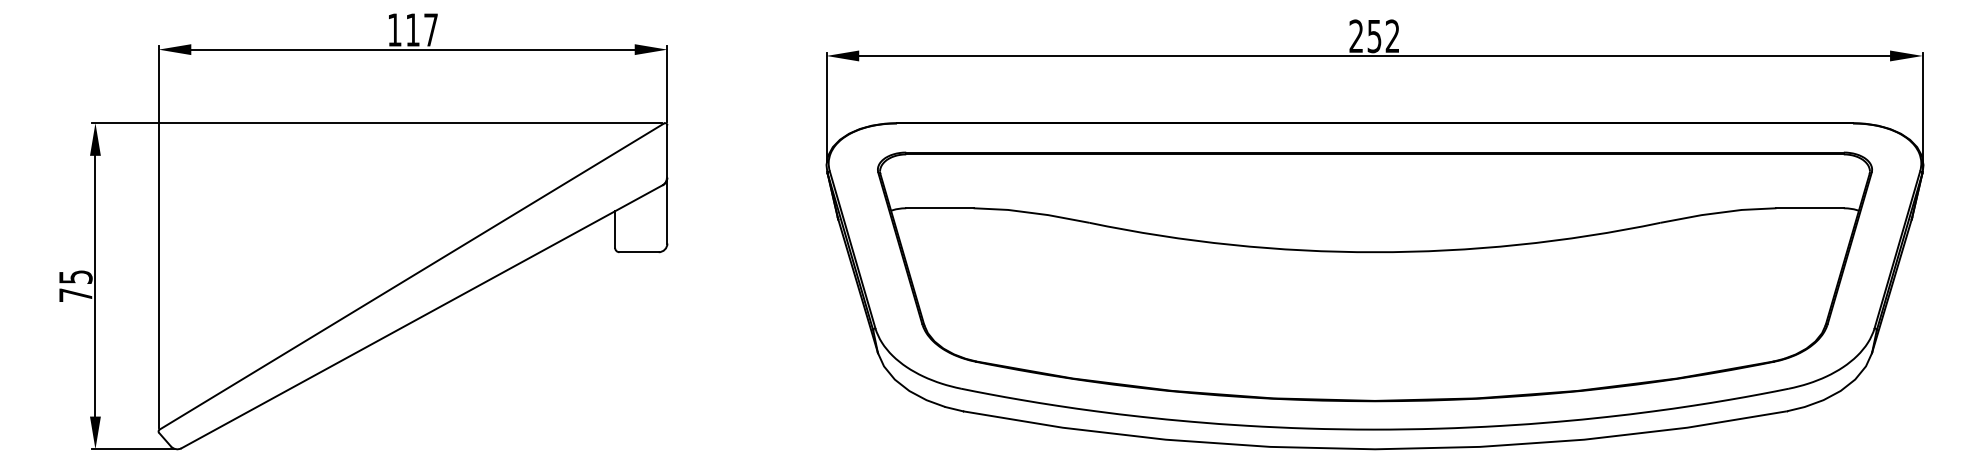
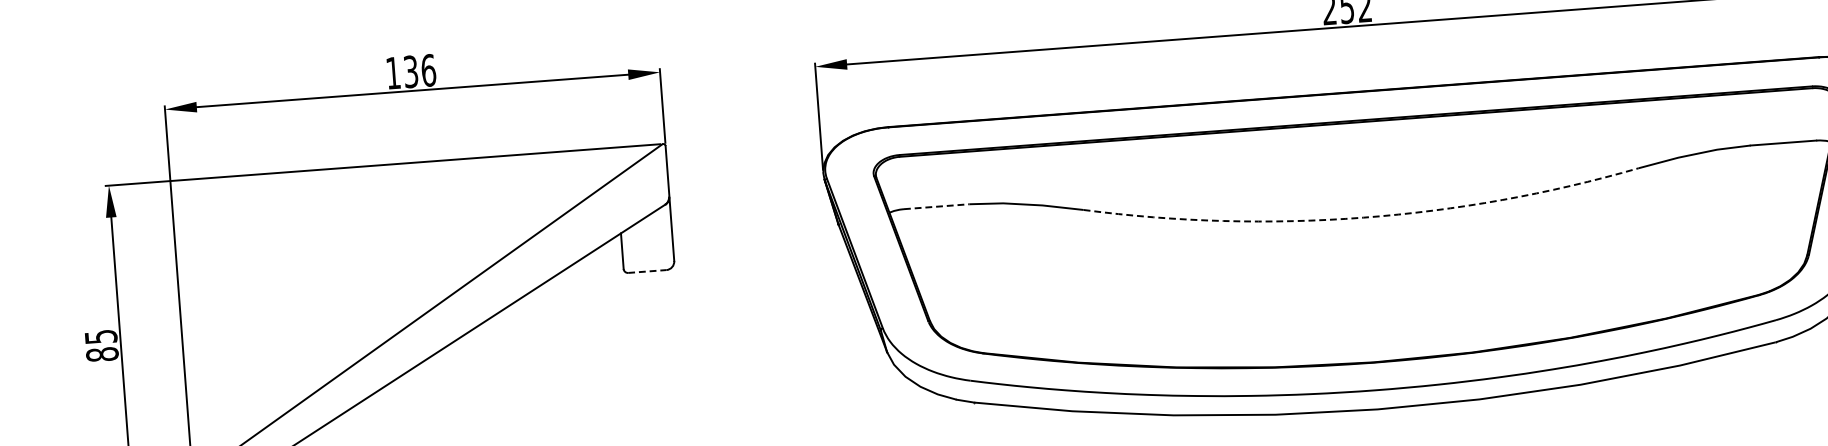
text: (422, 29) -> (420, 70), 117 -> 136
line: (939, 208) -> (936, 206), solid -> dashed
line: (639, 252) -> (647, 271), solid -> dashed
arc: (1375, 252) -> (1363, 217), solid -> dashed
text: (75, 295) -> (102, 354), 75 -> 85

